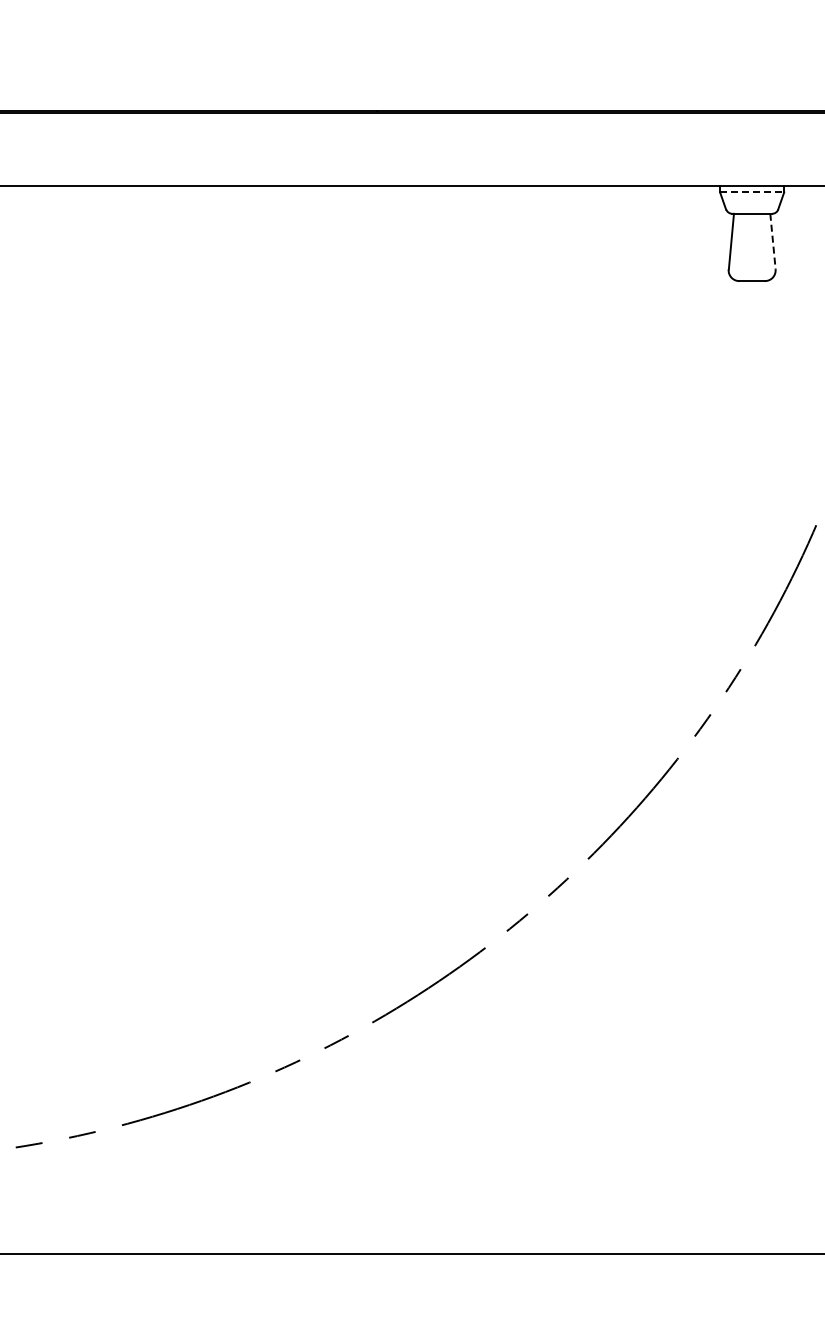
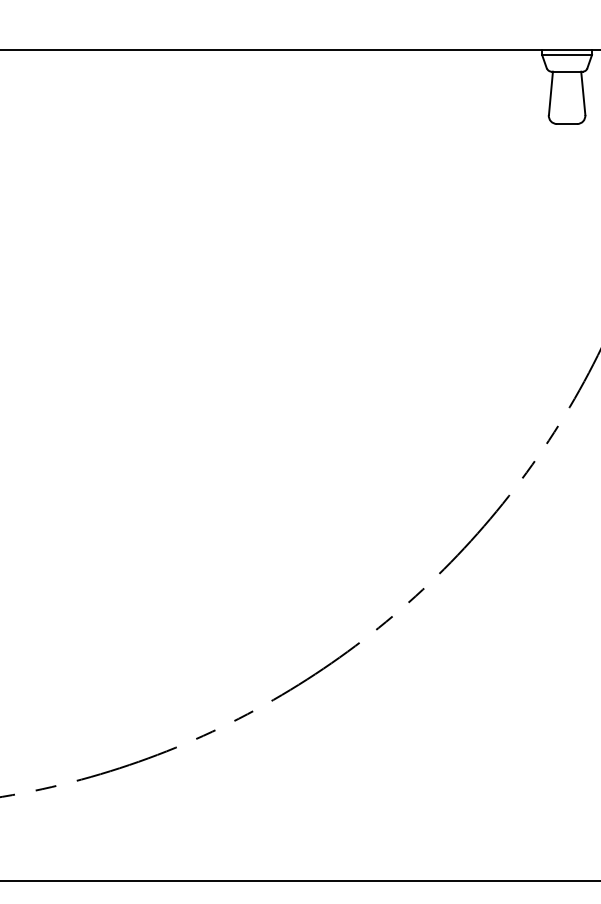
line: (752, 192) -> (567, 55), dashed -> solid
line: (773, 242) -> (583, 94), dashed -> solid

